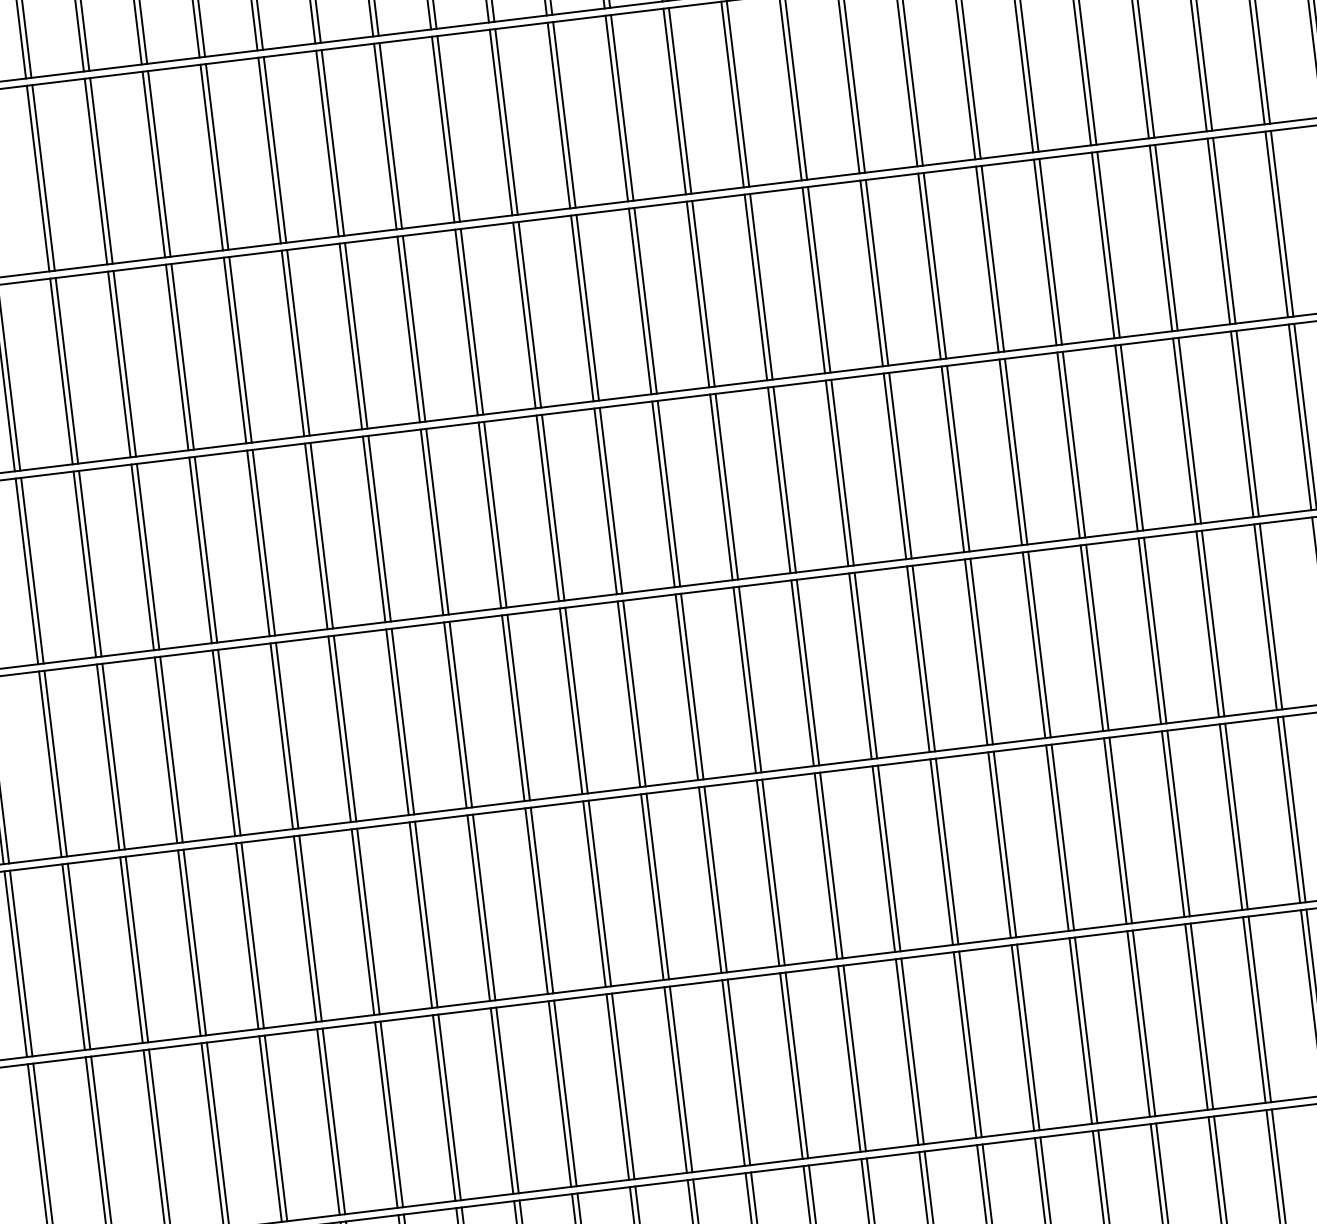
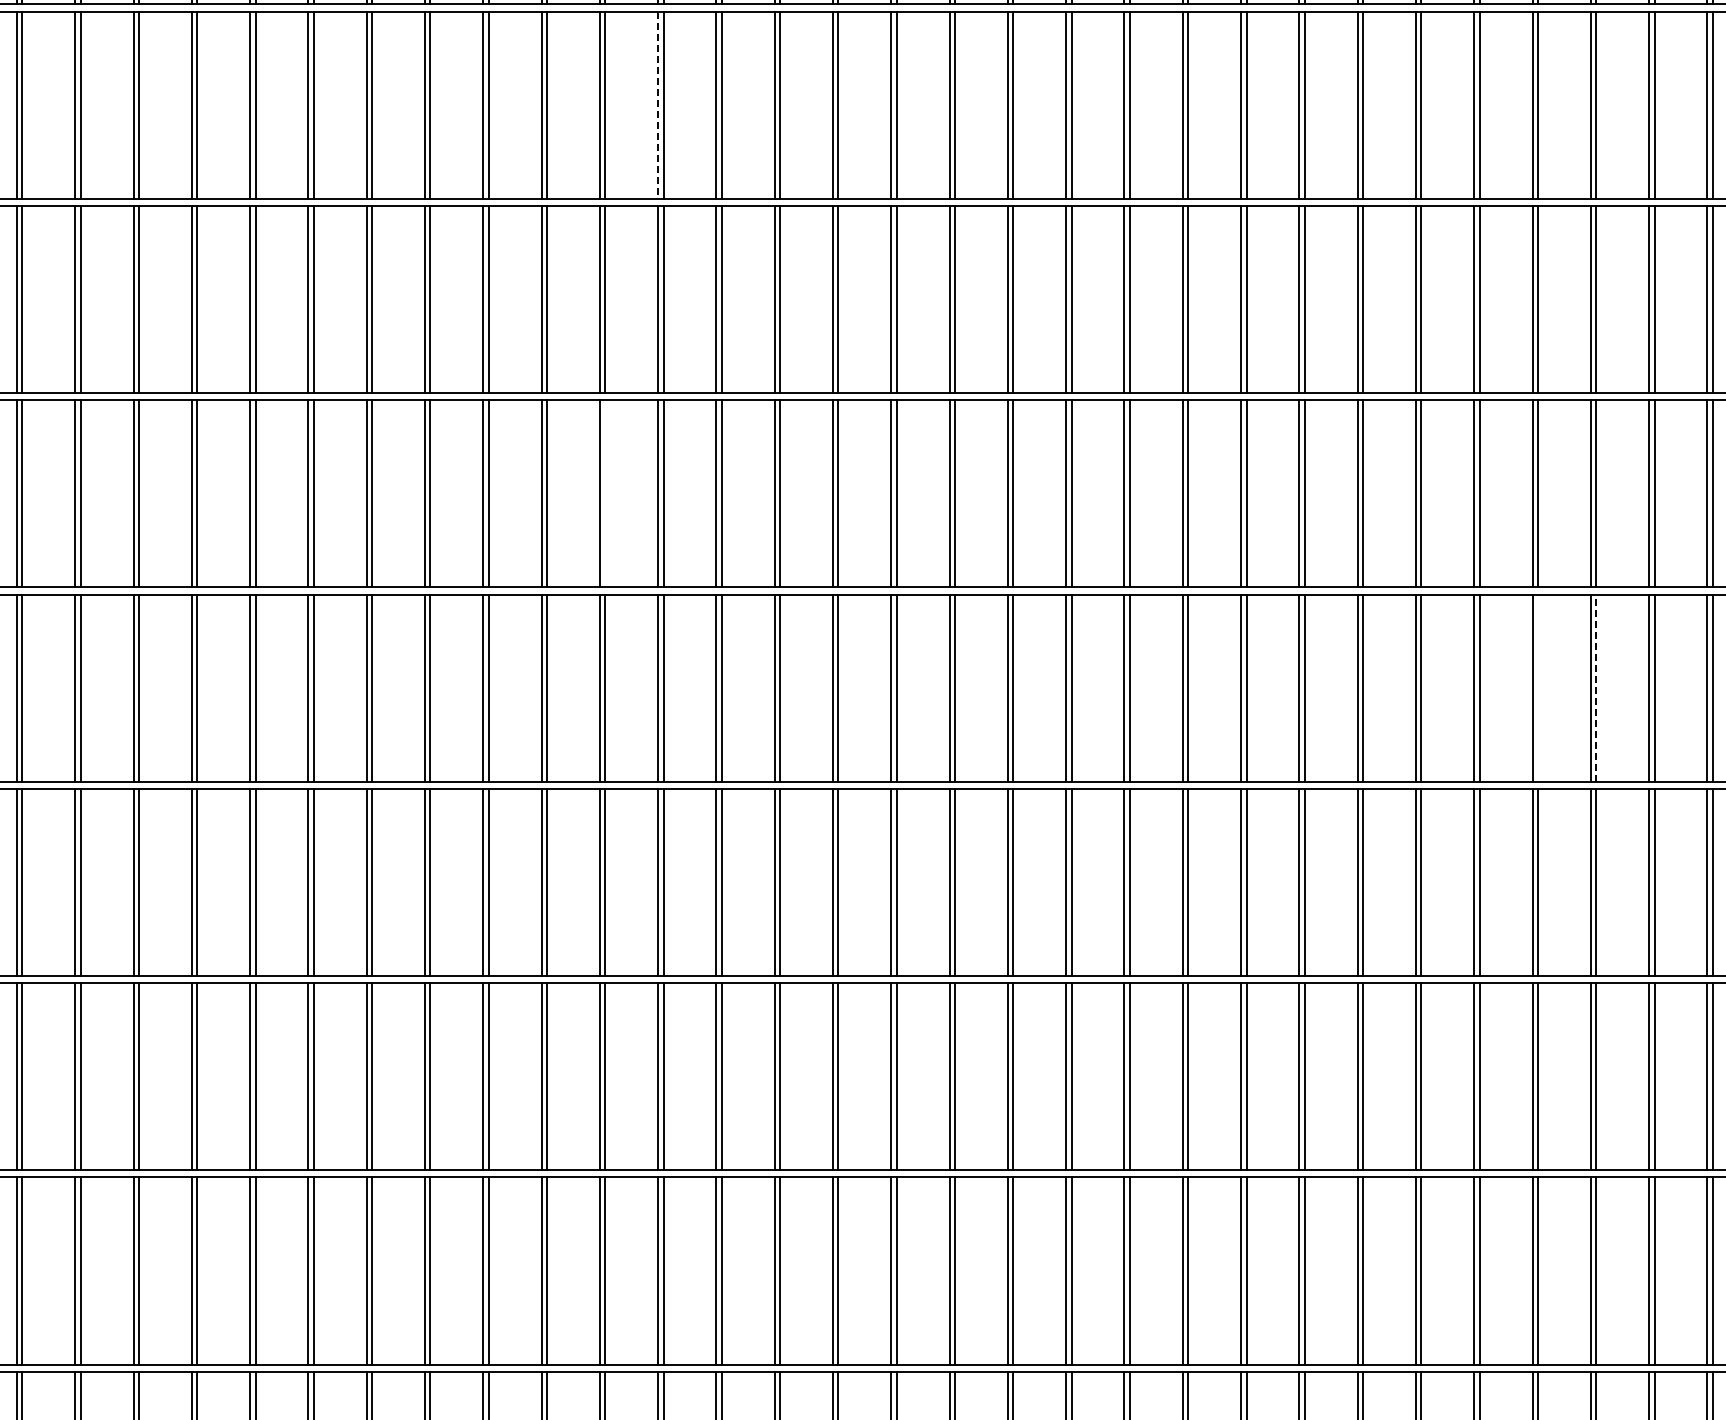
line: (96, 171) -> (658, 105), solid -> dashed
line: (90, 563) -> (605, 493), removed
line: (1097, 637) -> (1596, 688), solid -> dashed
line: (1038, 644) -> (1537, 687), removed

